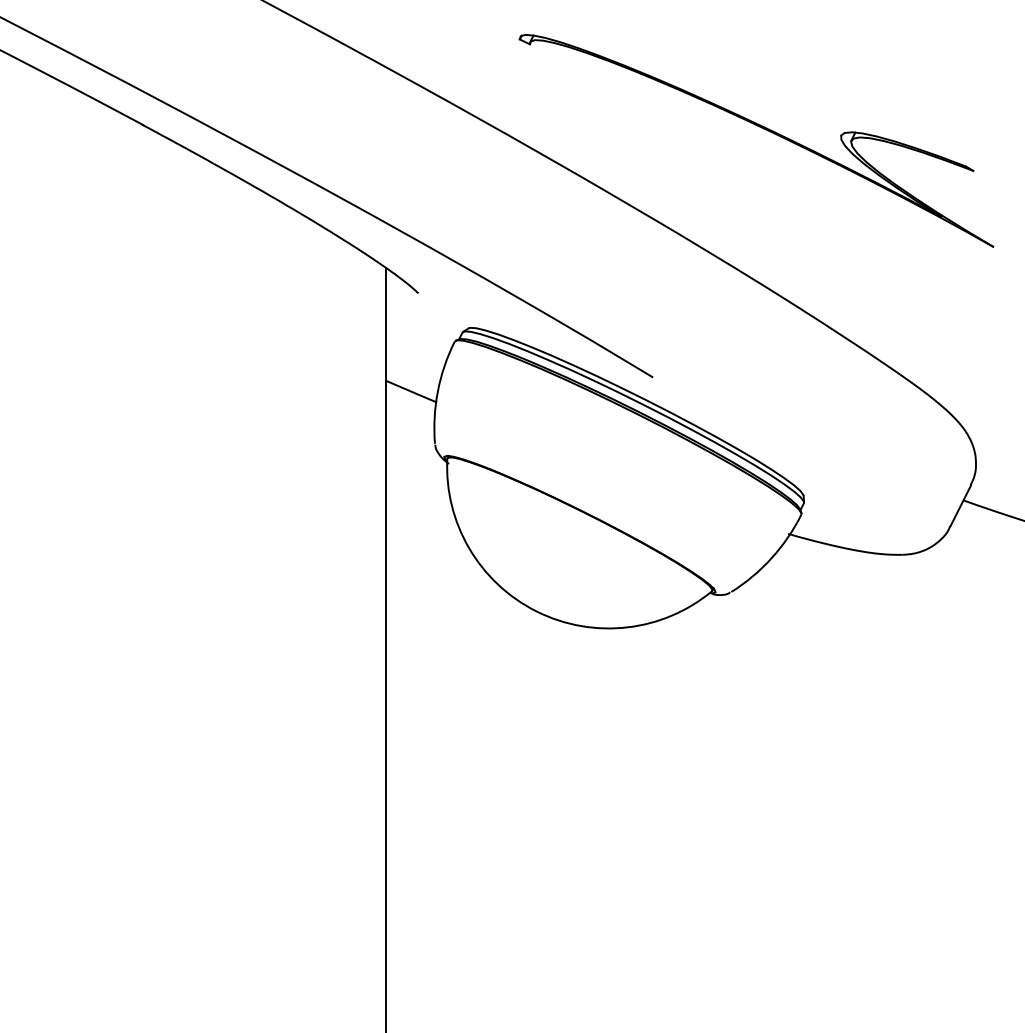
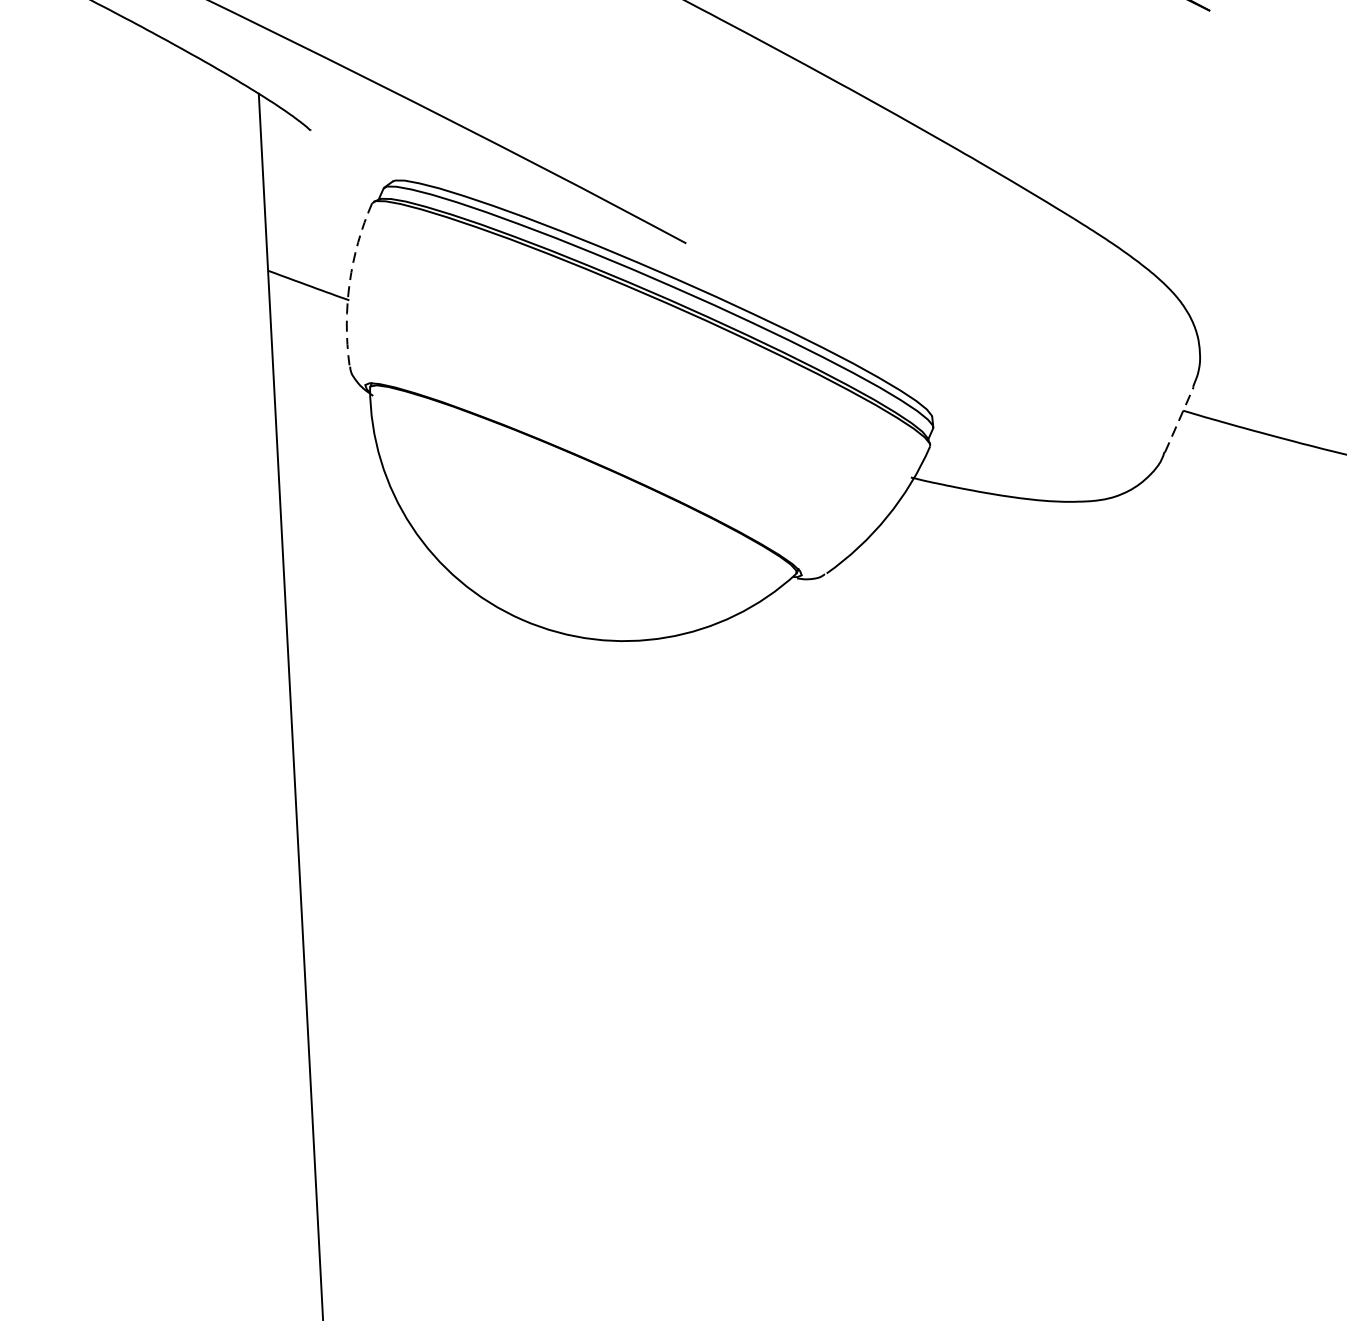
arc: (437, 391) -> (349, 283), solid -> dashed
line: (960, 506) -> (1179, 420), solid -> dashed

